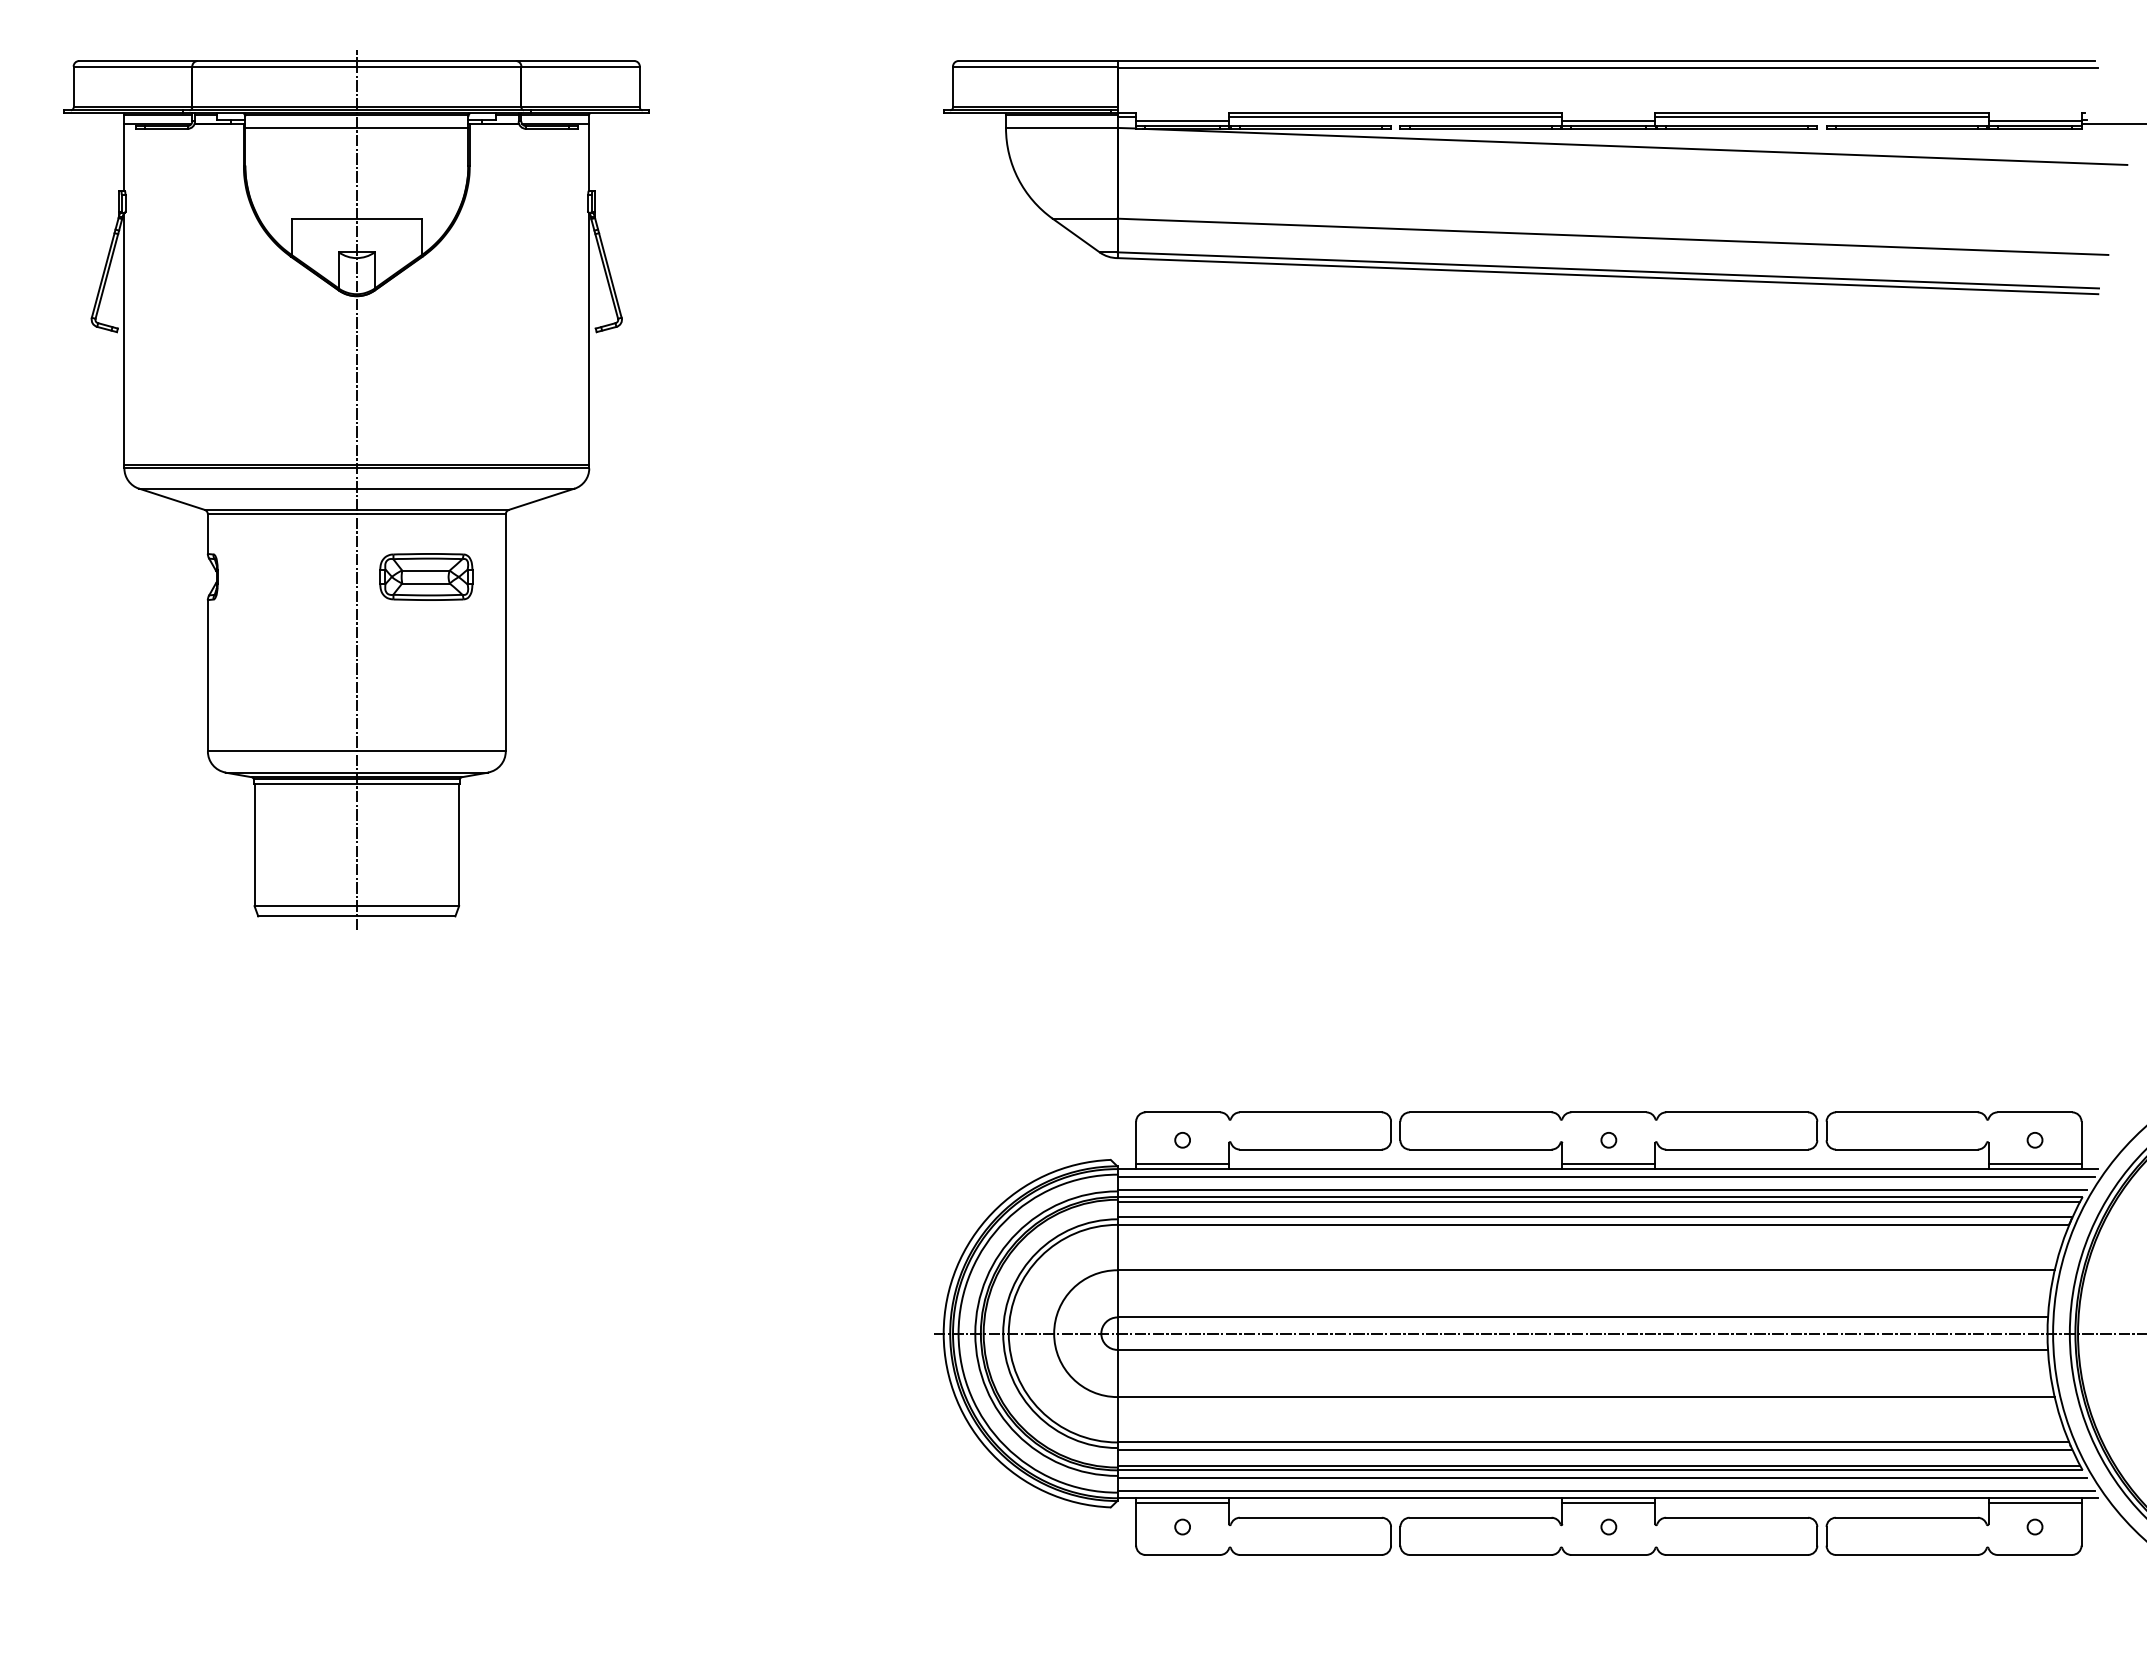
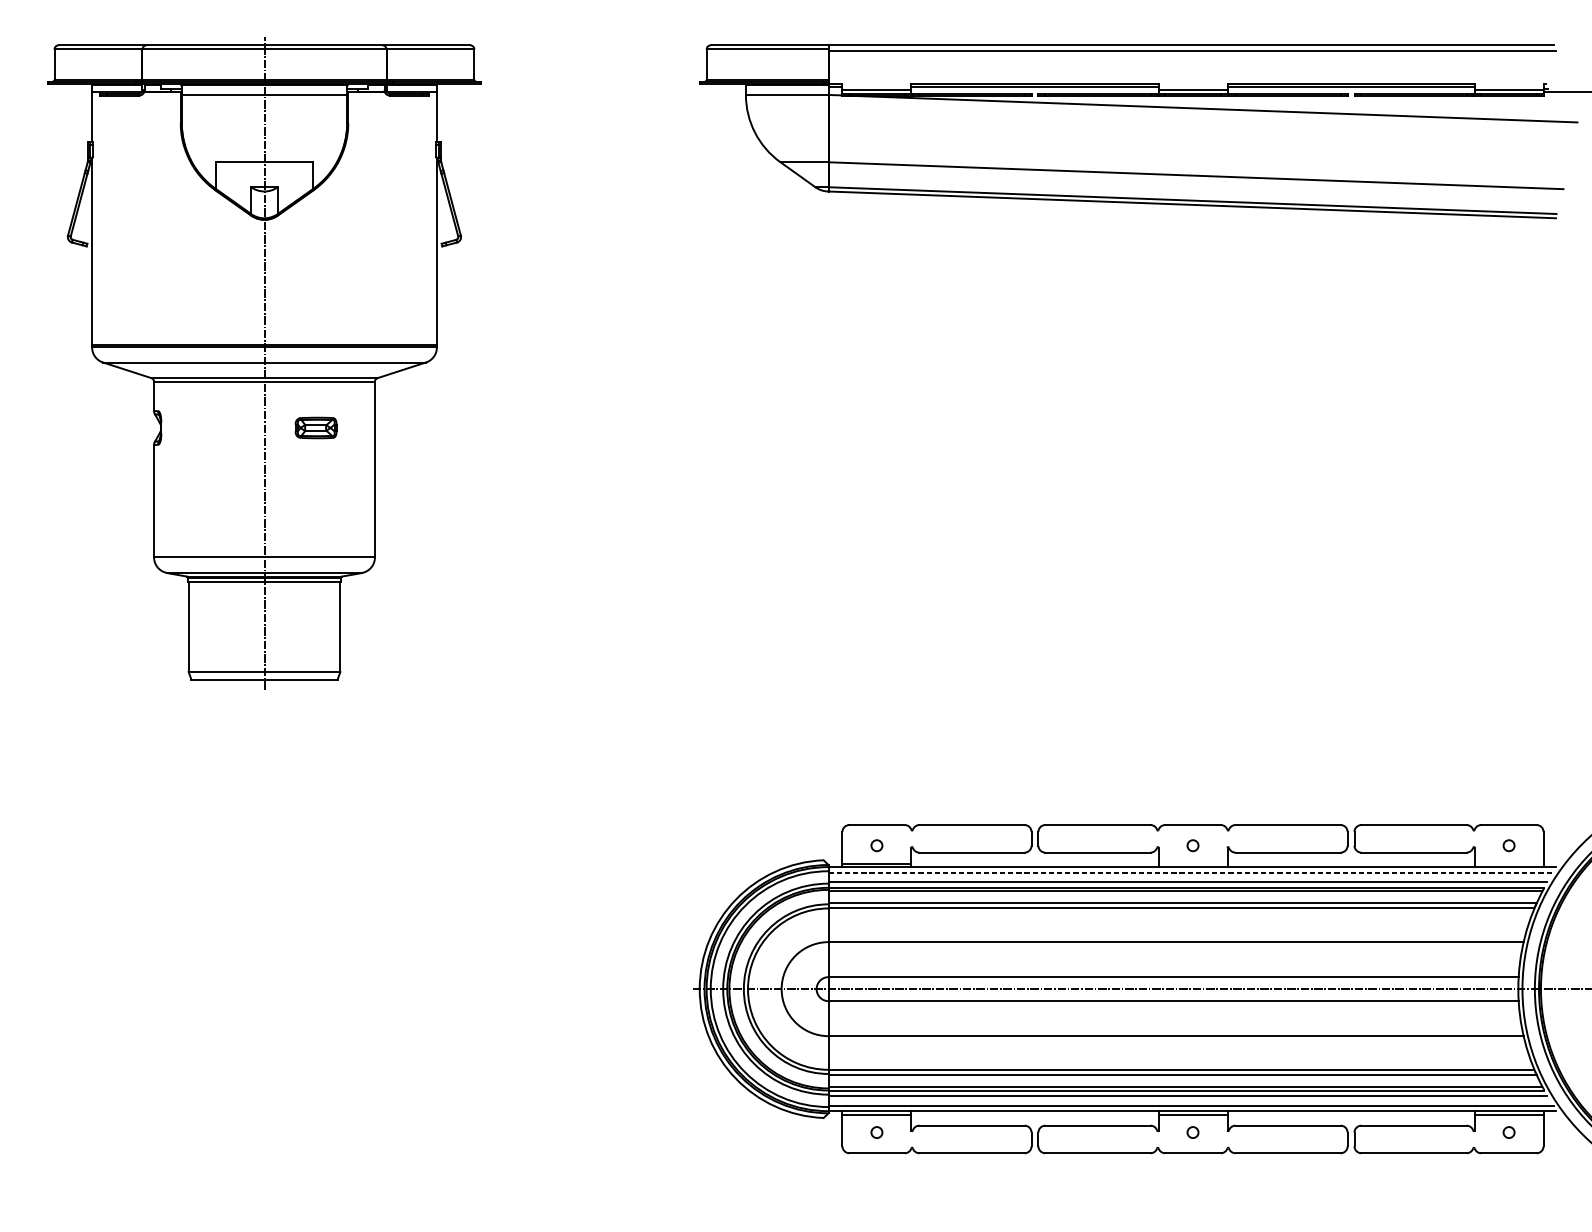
part: (426, 576) -> (316, 427), size x0.6
line: (1608, 1164) -> (1192, 863), removed
line: (2034, 1164) -> (1508, 863), removed
line: (1606, 1176) -> (1191, 872), solid -> dashed

